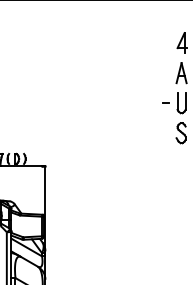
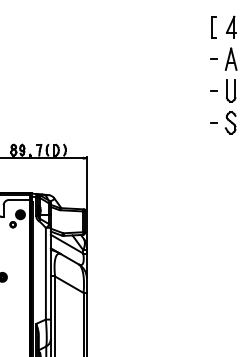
part: (164, 43) -> (213, 27), added
line: (164, 72) -> (213, 58), added
line: (164, 132) -> (213, 122), added

